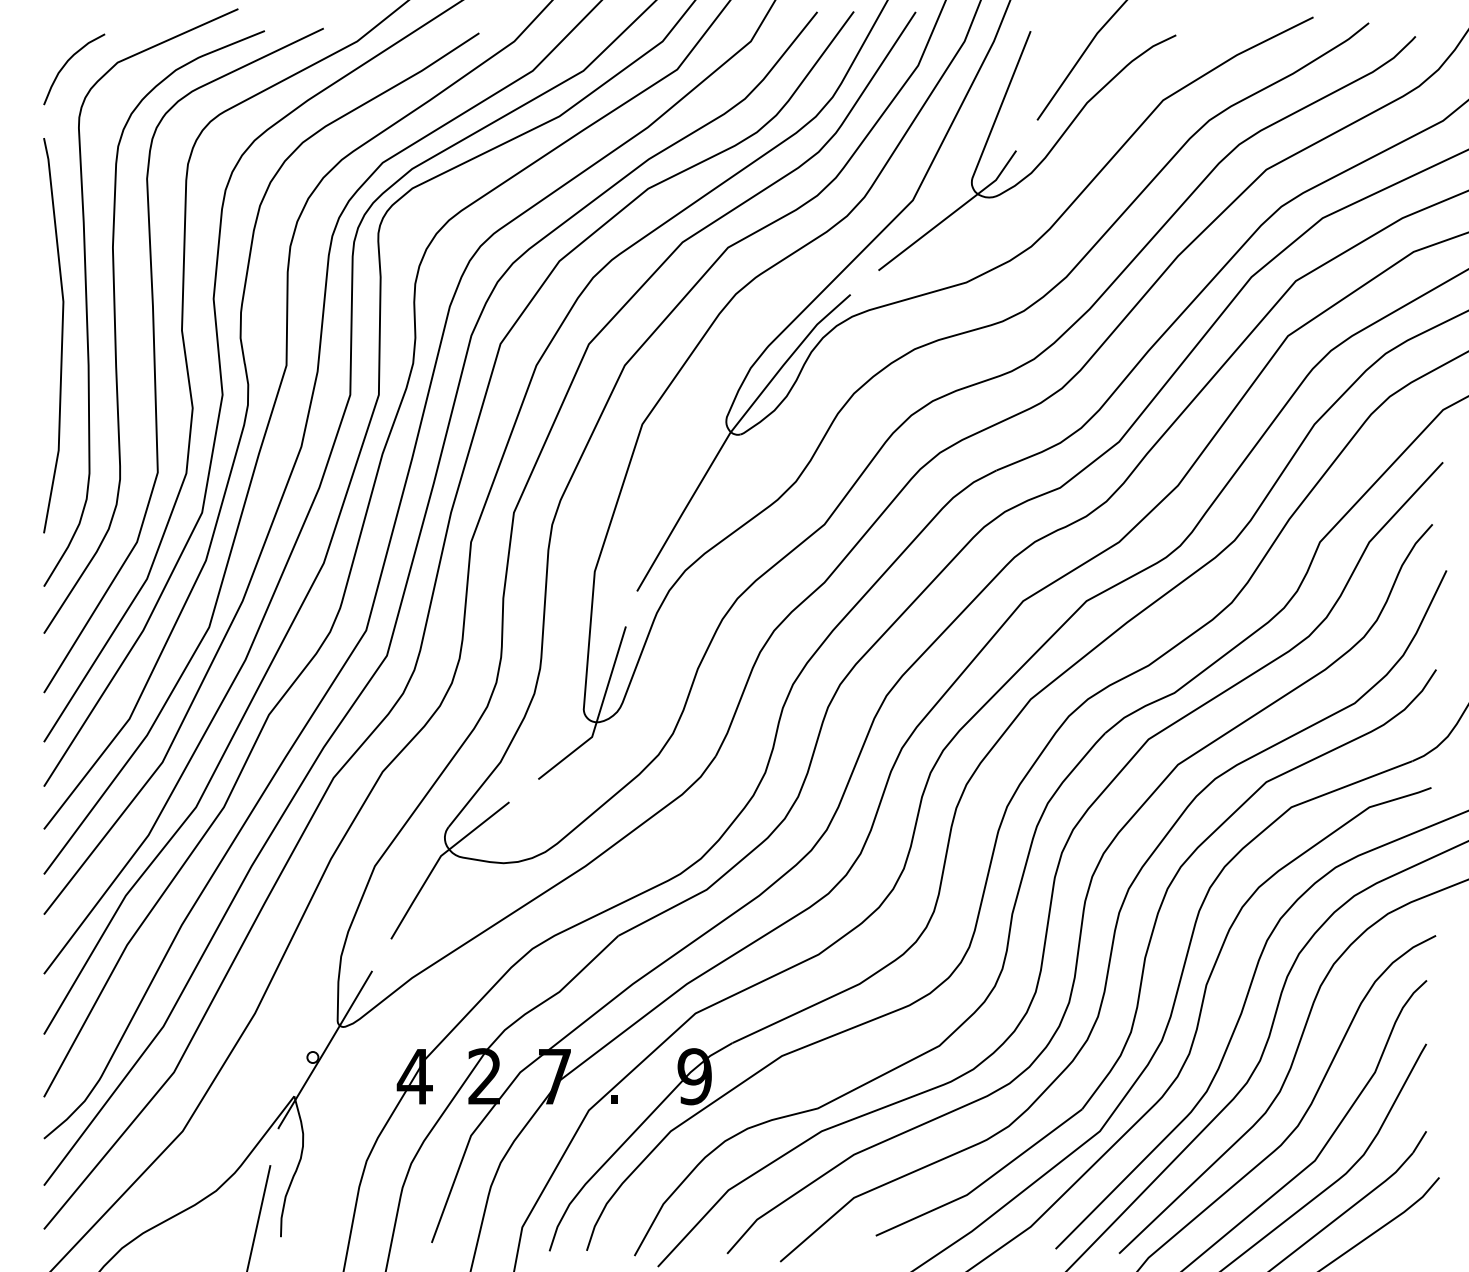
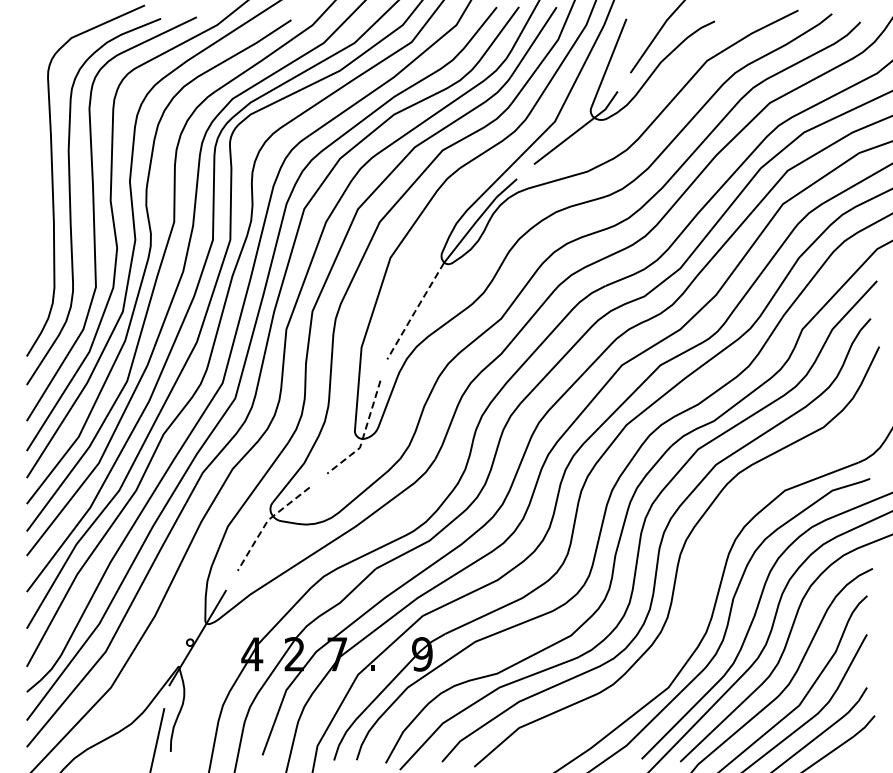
curve: (69, 61) -> (42, 37), removed
line: (61, 334) -> (37, 203), removed
line: (683, 512) -> (415, 311), solid -> dashed
line: (599, 714) -> (364, 434), solid -> dashed
line: (438, 861) -> (266, 523), solid -> dashed
part: (1155, 951) -> (702, 578), removed

